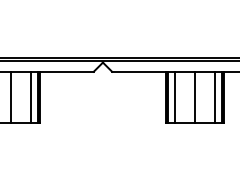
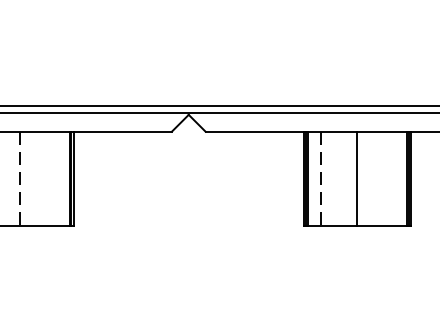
line: (30, 96) -> (55, 177), removed
line: (214, 96) -> (393, 177), removed
line: (10, 97) -> (19, 178), solid -> dashed
line: (175, 97) -> (321, 178), solid -> dashed

